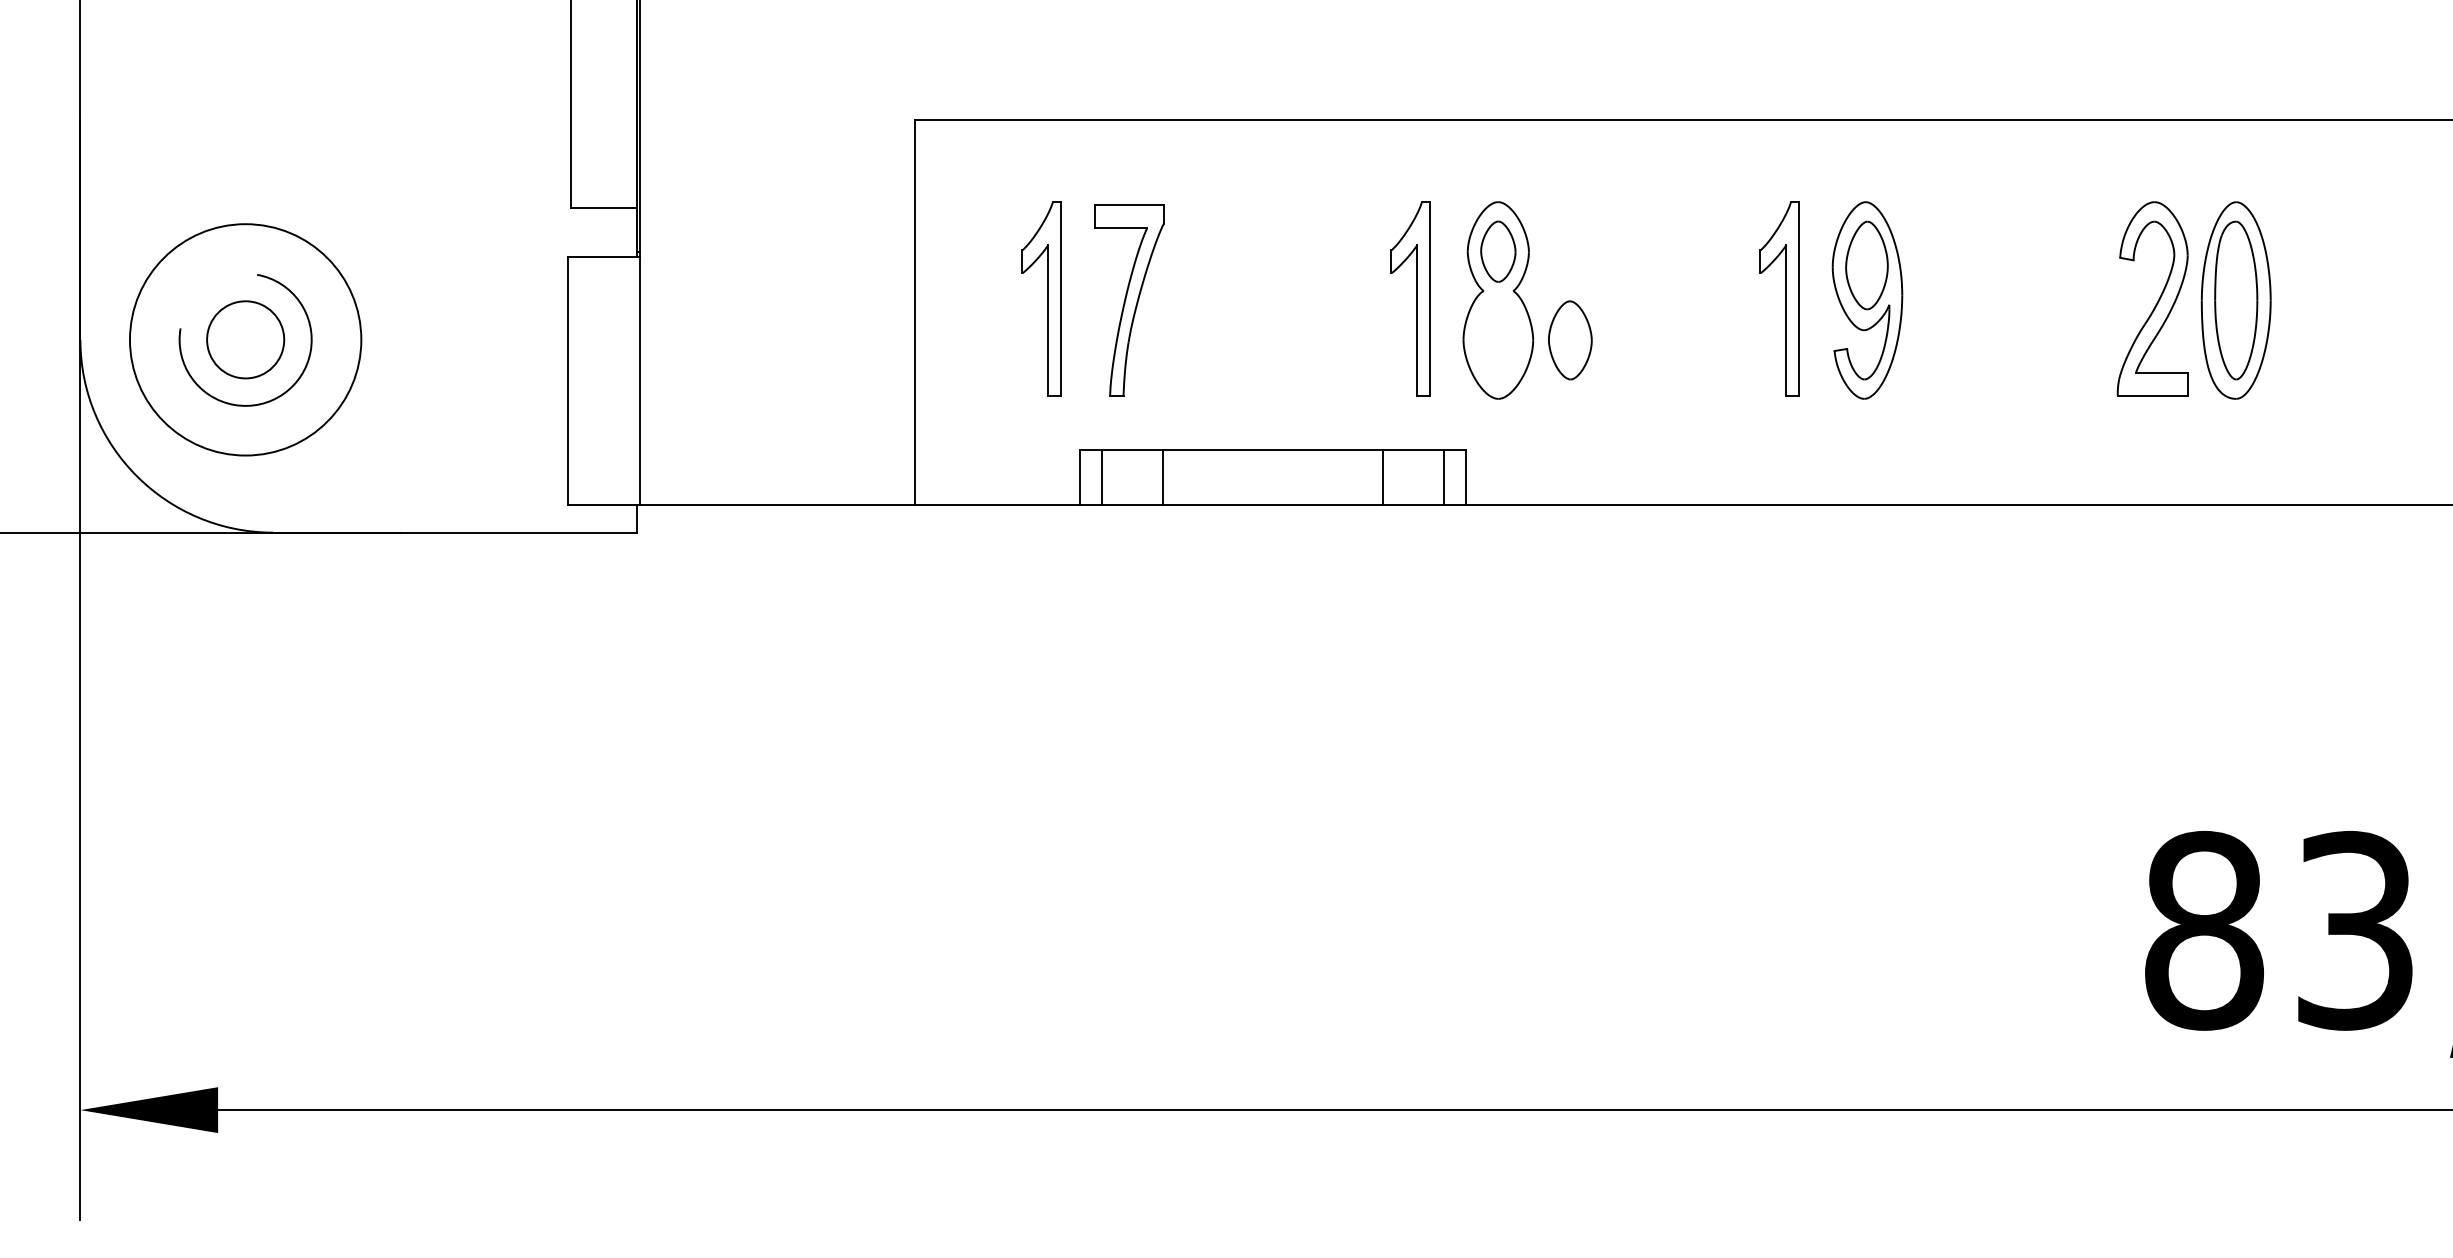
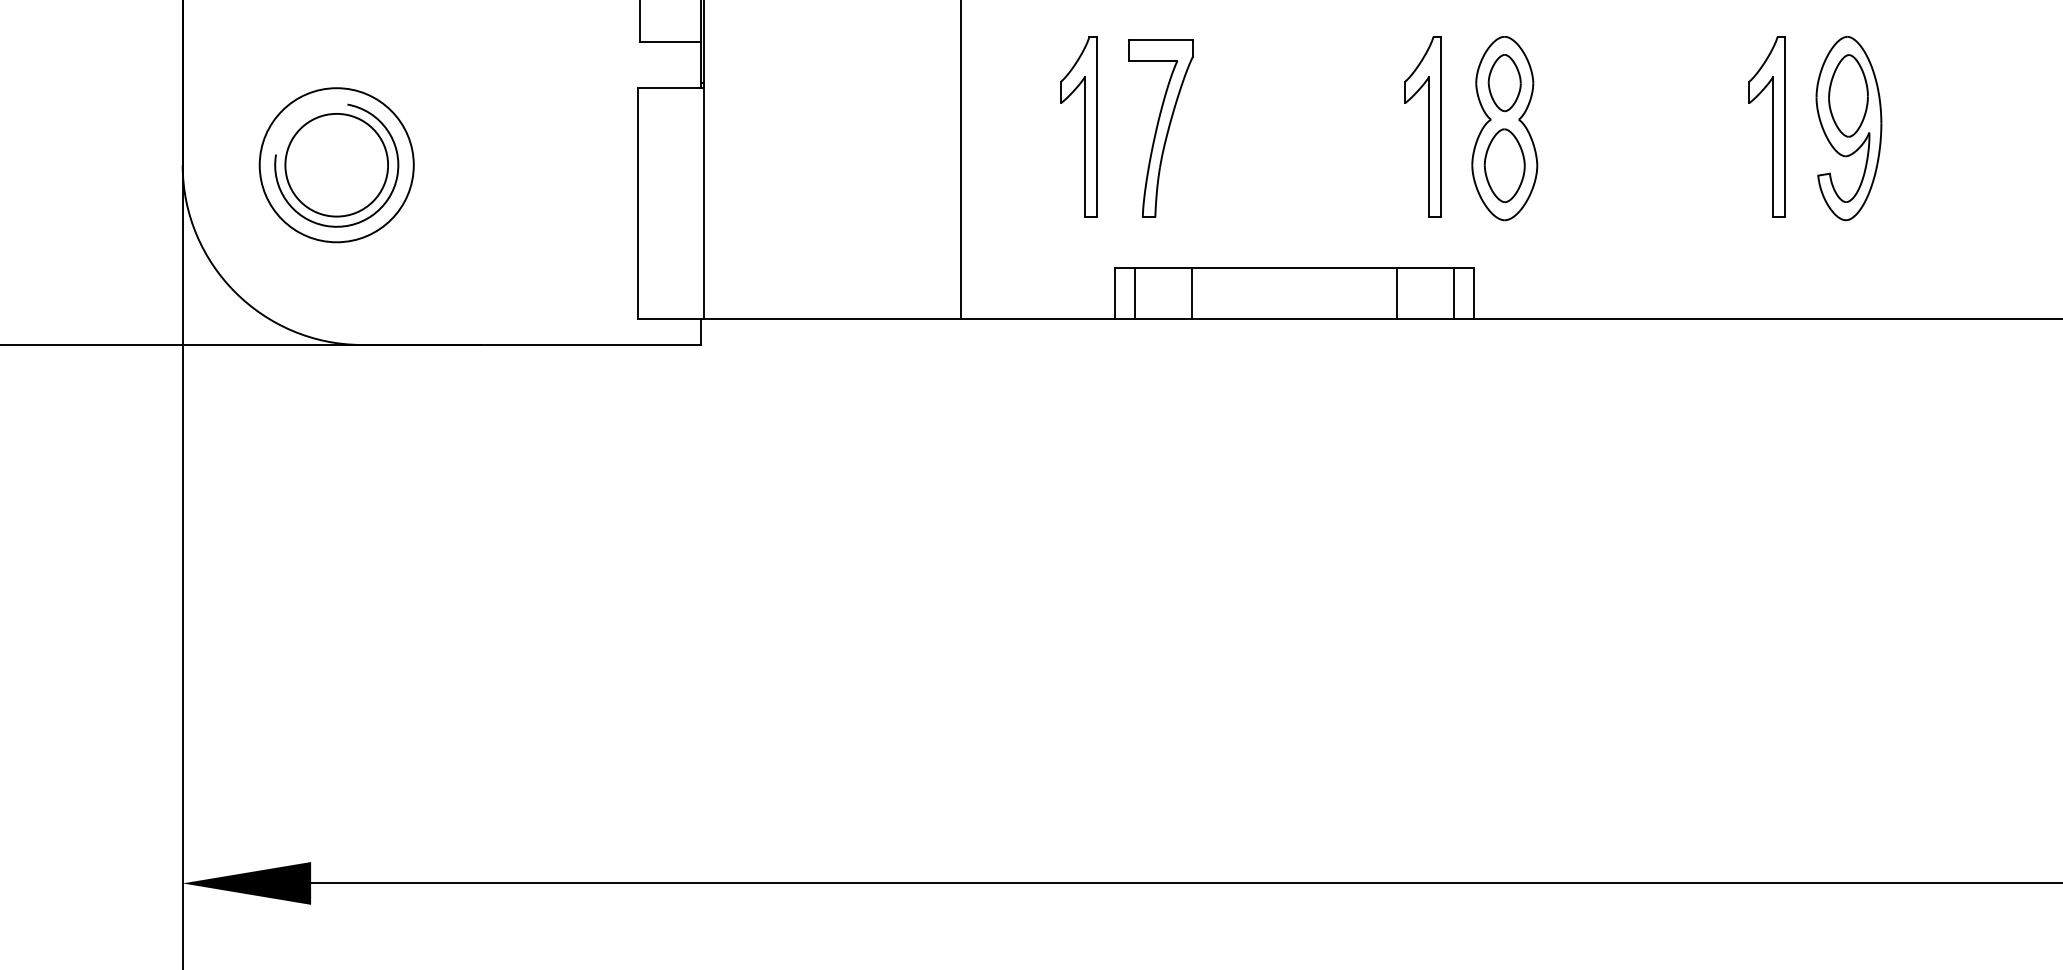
circle: (245, 339) -> (336, 164), size x0.71
circle: (245, 339) -> (336, 164), size x1.43
part: (1570, 340) -> (1504, 165), moved

